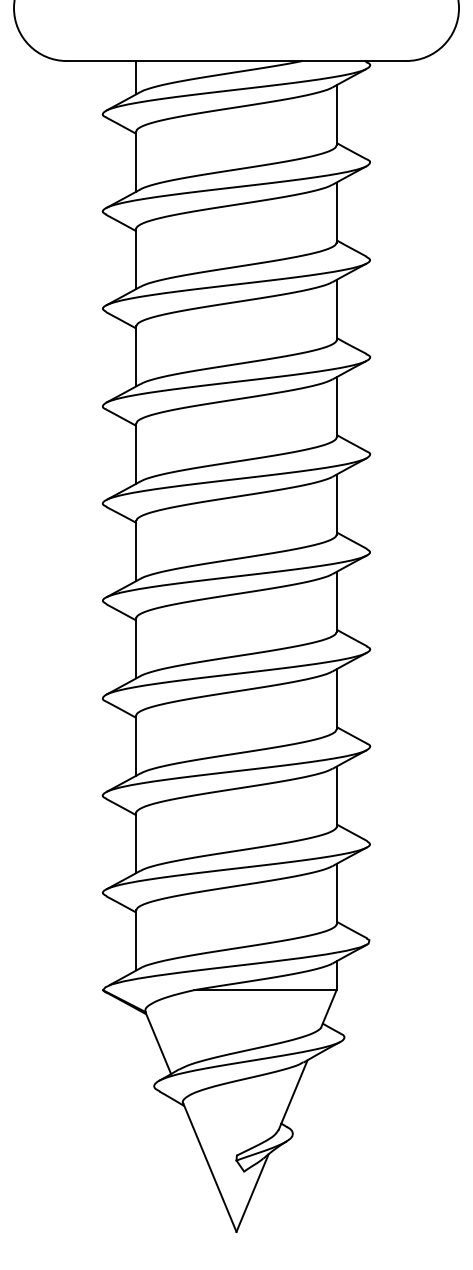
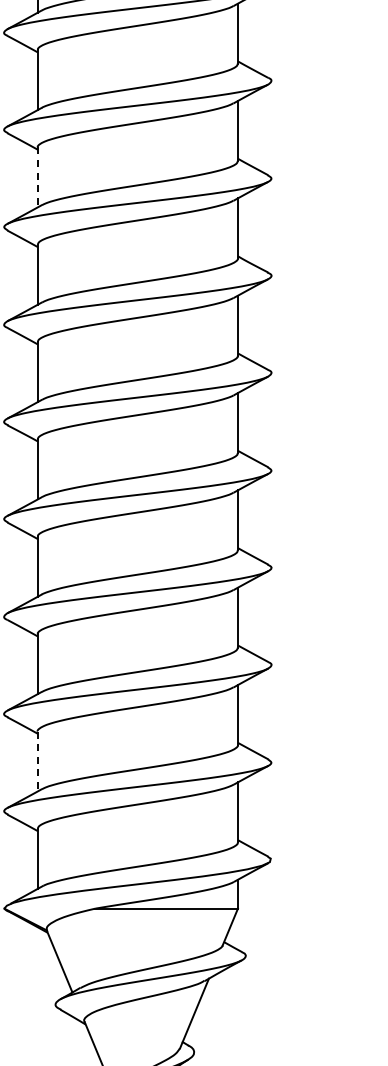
line: (136, 259) -> (37, 177), solid -> dashed
line: (136, 843) -> (37, 761), solid -> dashed

